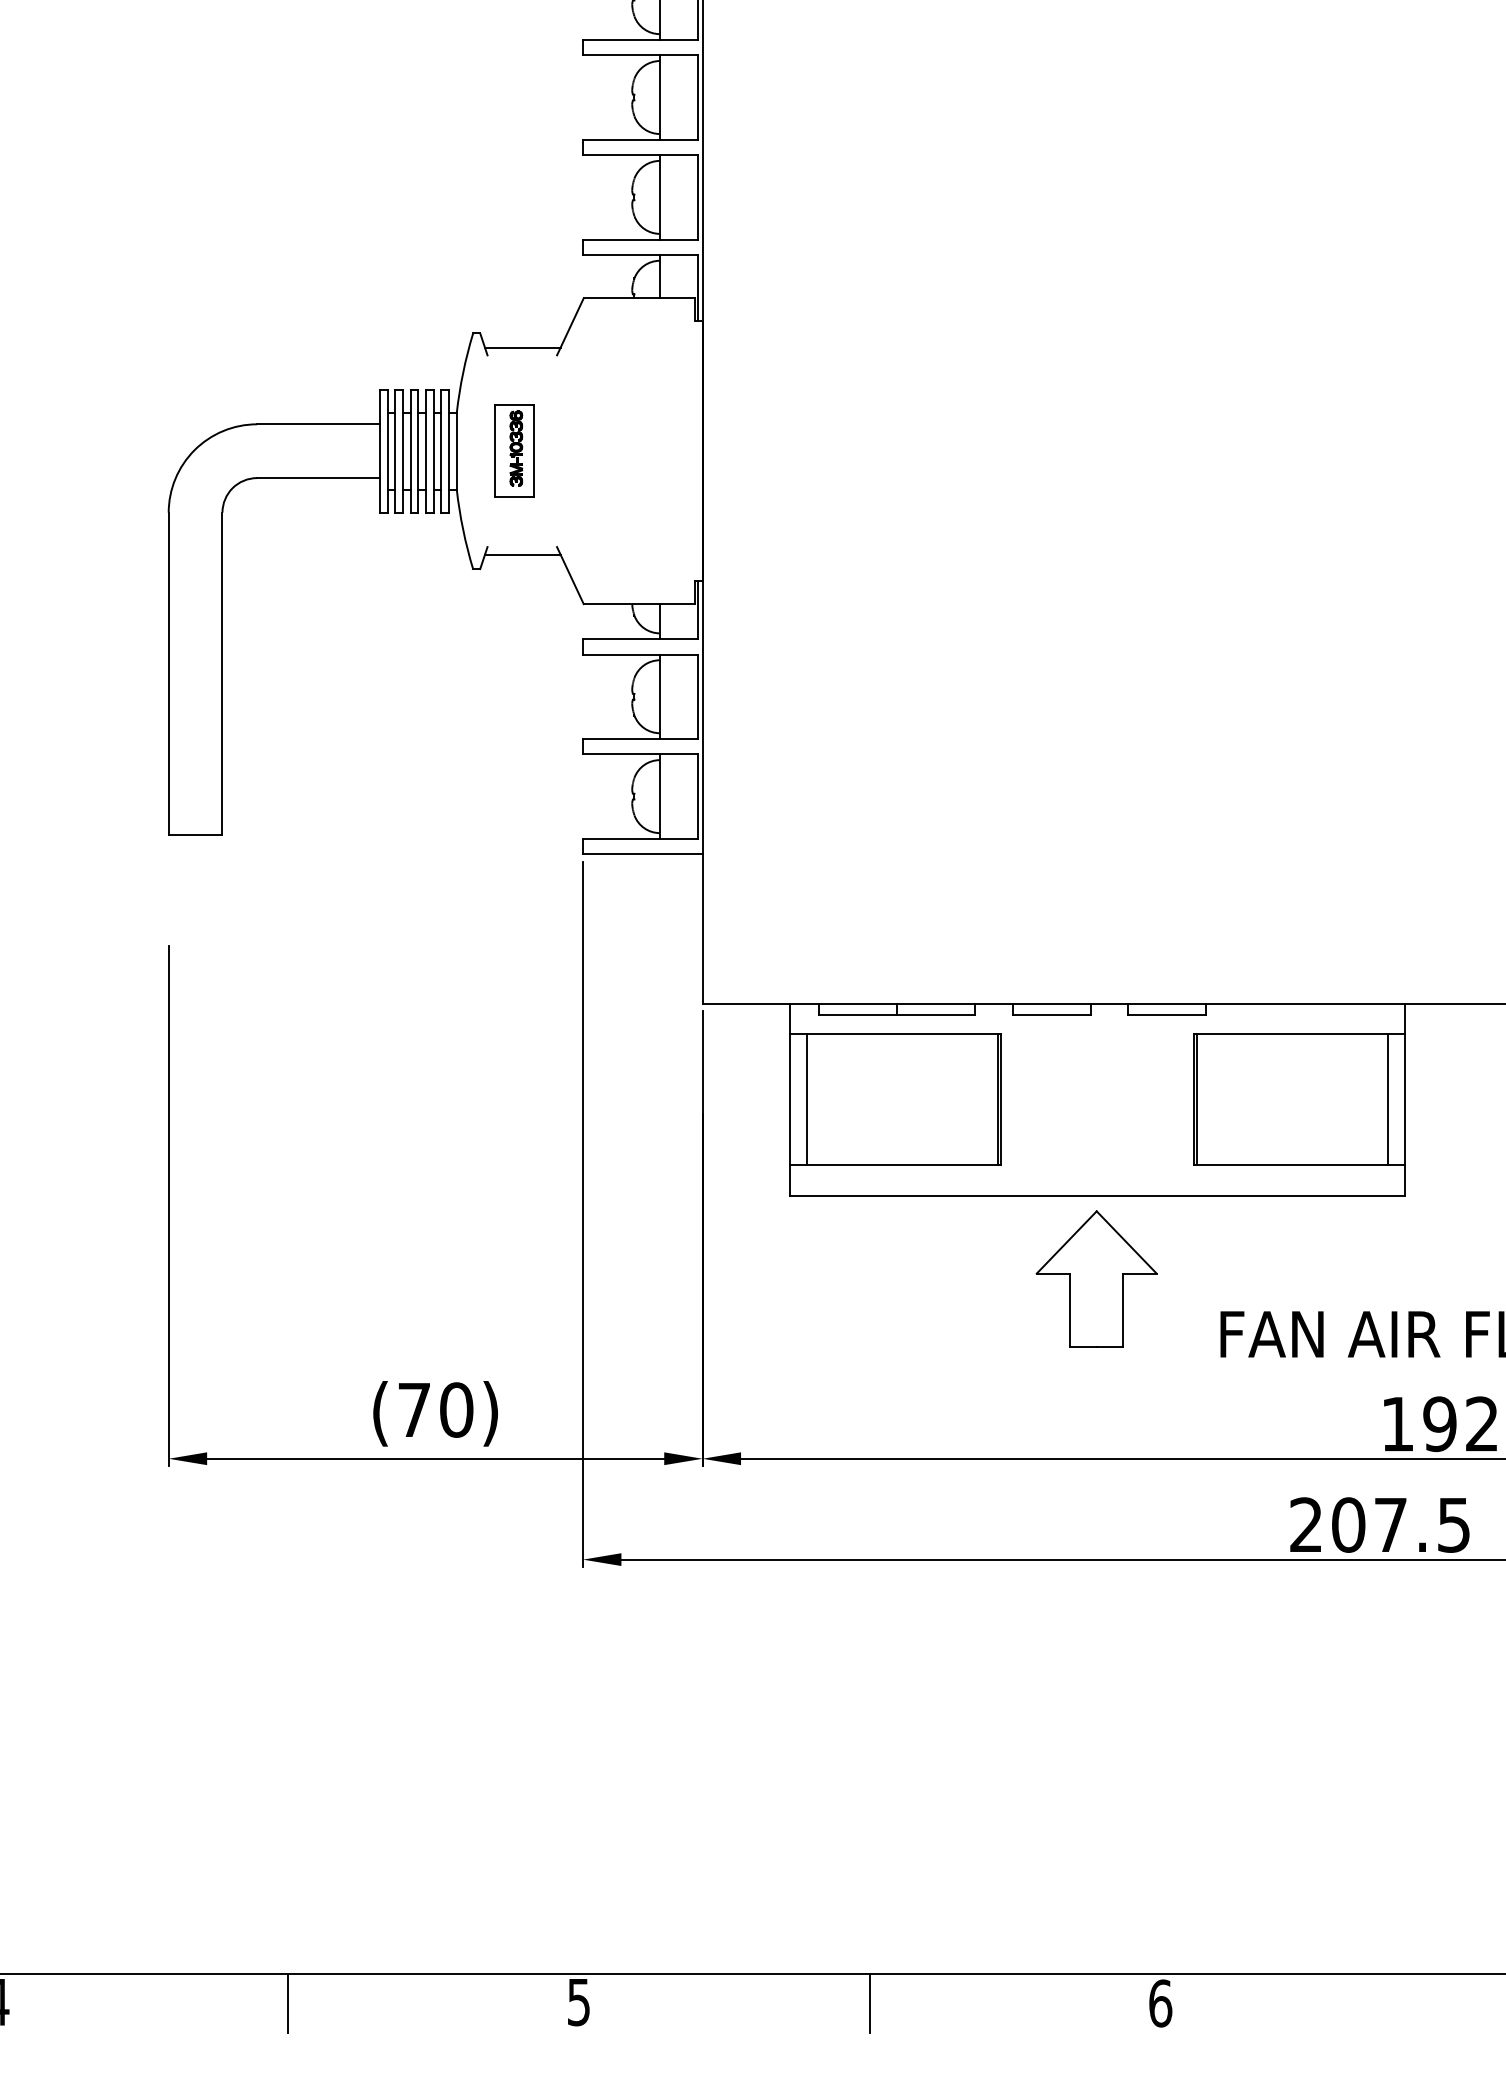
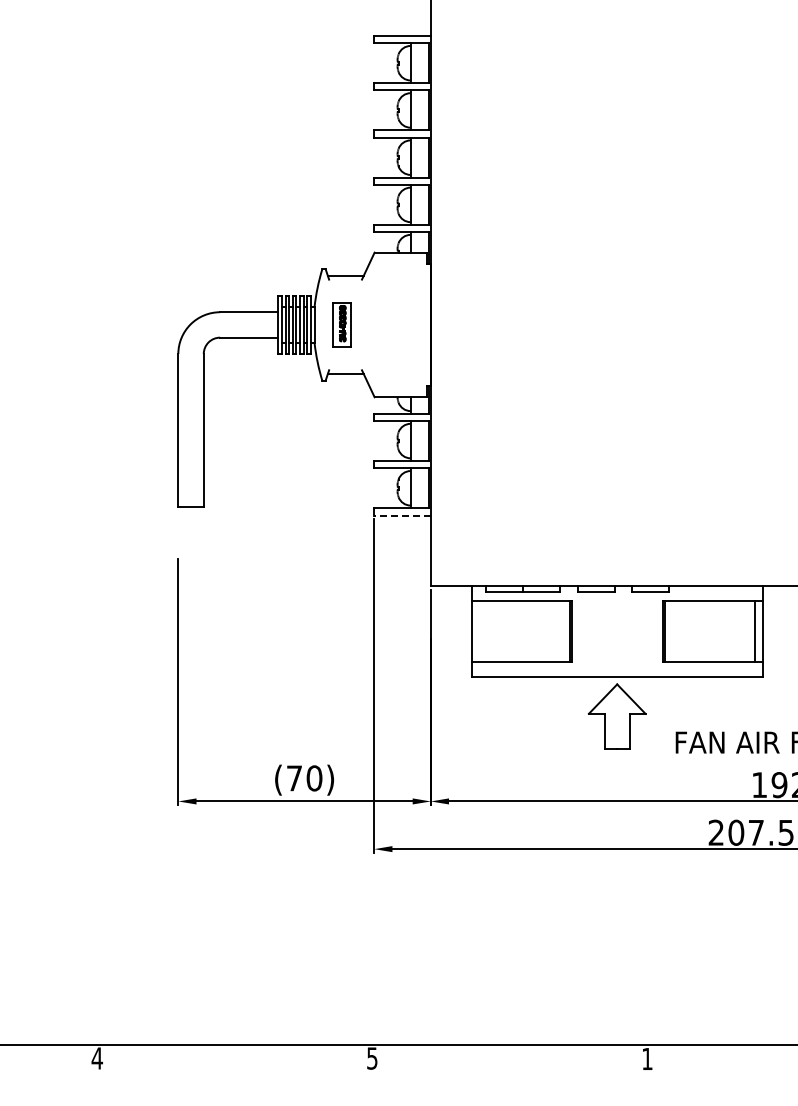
line: (642, 854) -> (402, 515), solid -> dashed
line: (807, 1099) -> (480, 631), removed
line: (287, 2002) -> (234, 1058), removed
line: (868, 2002) -> (509, 1058), removed
text: (1160, 2002) -> (647, 1058), 6 -> 1

